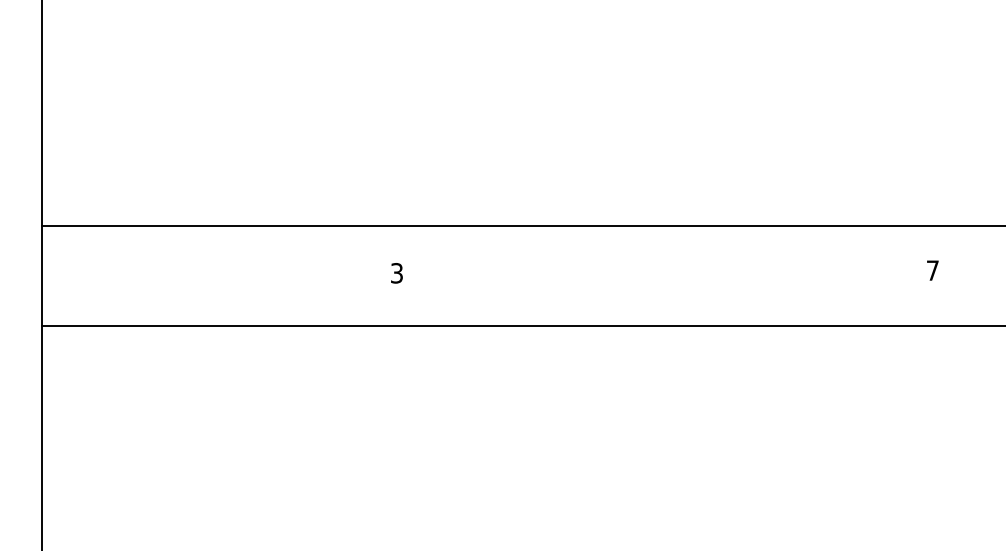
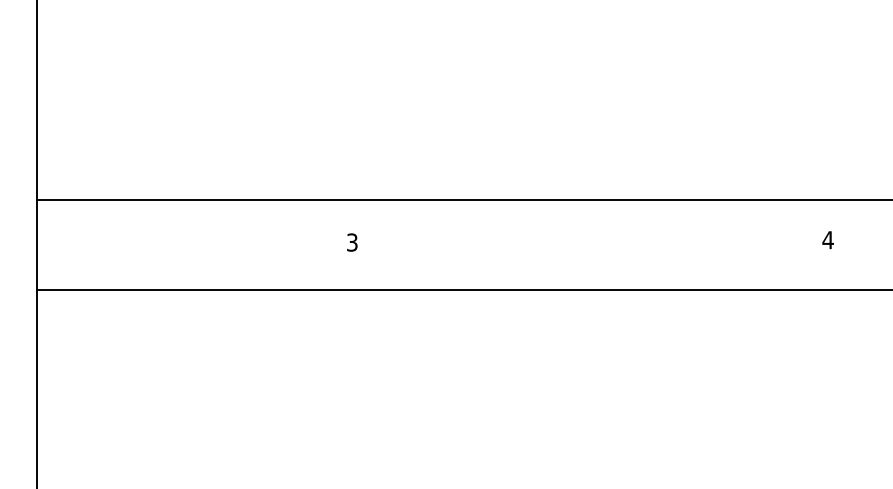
text: (932, 270) -> (827, 240), 7 -> 4

